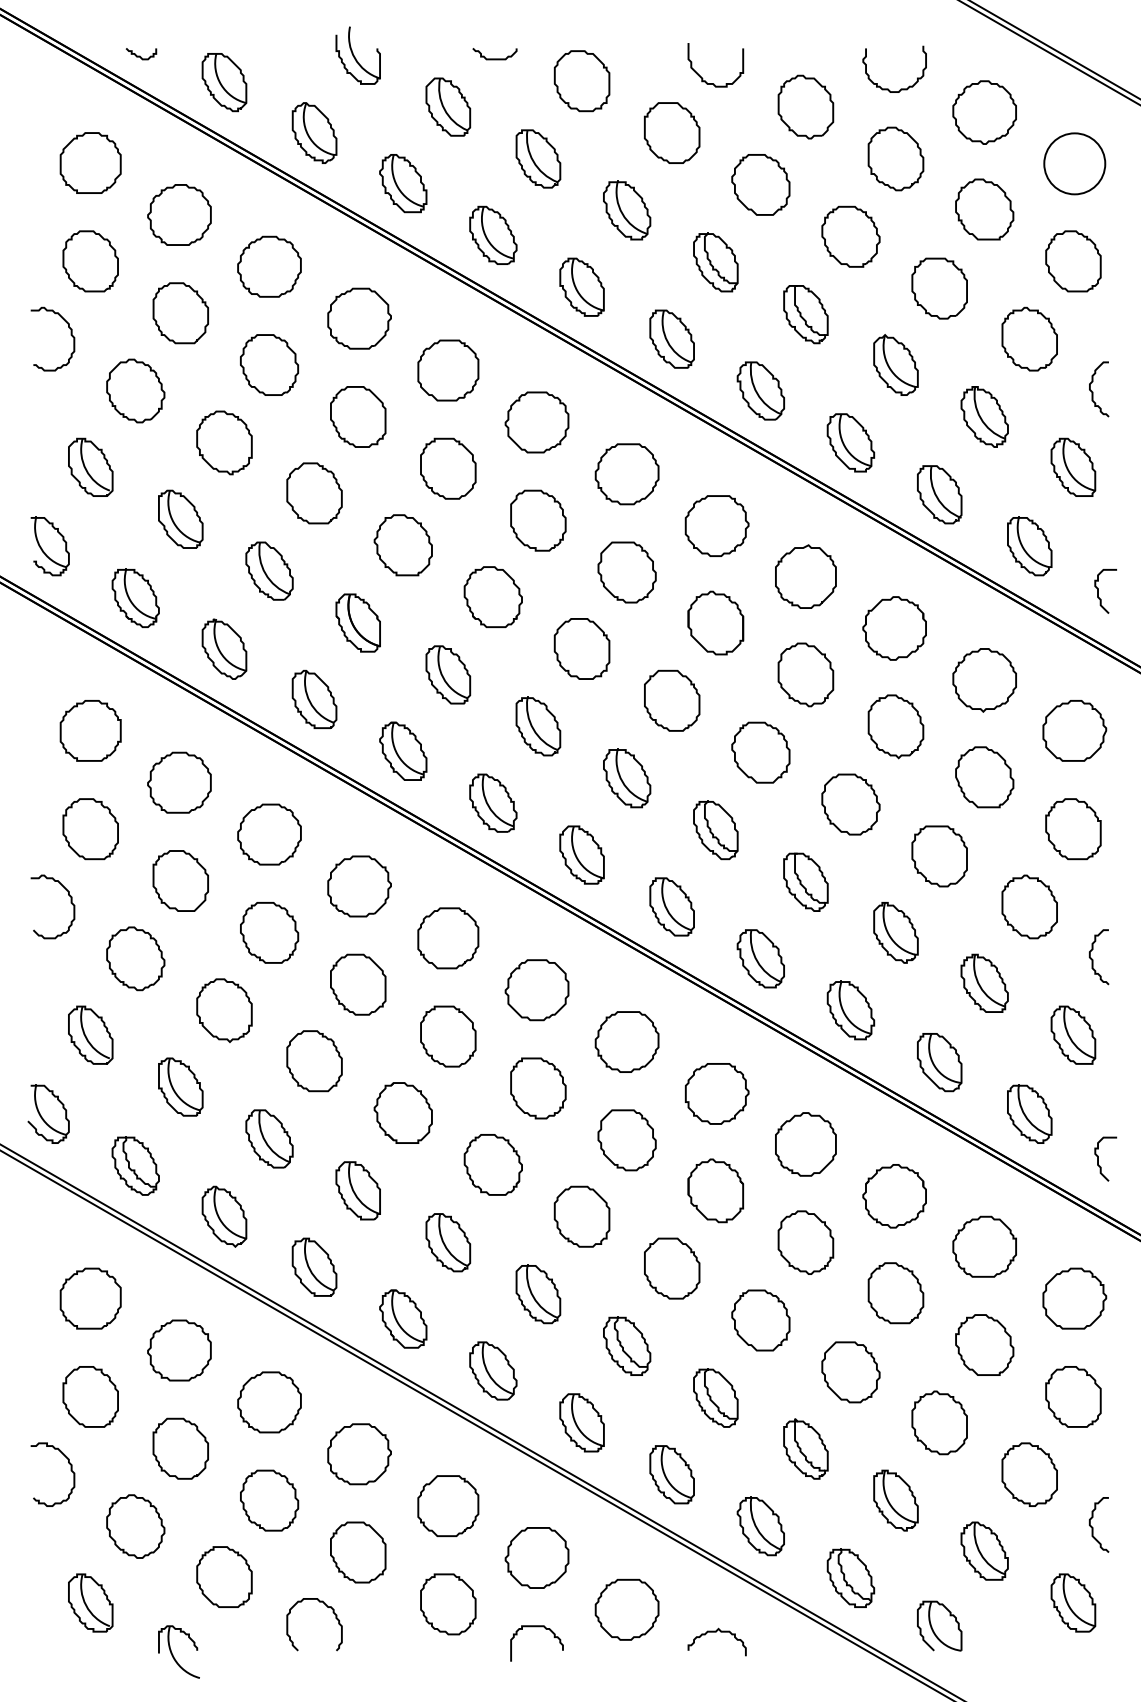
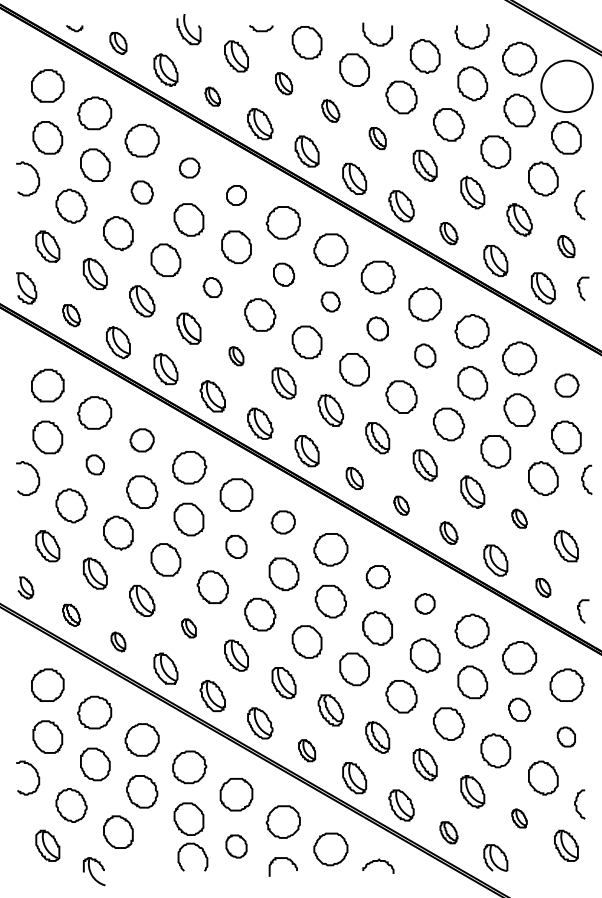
part: (224, 82) -> (118, 43), size x0.7
part: (537, 158) -> (283, 83), size x0.7
circle: (1075, 164) -> (567, 86), size x1.6
part: (402, 183) -> (212, 96), size x0.6
part: (626, 211) -> (330, 111), size x0.7
part: (715, 262) -> (377, 138), size x0.7
part: (359, 317) -> (189, 167), size x0.6
part: (270, 364) -> (142, 192), size x0.7
part: (448, 370) -> (236, 195), size x0.6
part: (850, 442) -> (448, 233), size x0.7
part: (1073, 467) -> (566, 246), size x0.7
part: (537, 520) -> (283, 274), size x0.7
part: (402, 544) -> (212, 287), size x0.6
part: (626, 571) -> (330, 301), size x0.6
curve: (1100, 590) -> (580, 288), moved
part: (135, 598) -> (71, 315), size x0.7
part: (715, 622) -> (377, 328), size x0.7
part: (806, 673) -> (425, 355), size x0.7
part: (448, 675) -> (236, 356), size x0.6
part: (1073, 730) -> (566, 385), size x0.7
part: (268, 834) -> (141, 440), size x0.7
part: (181, 880) -> (95, 464), size x0.6
part: (671, 906) -> (354, 478), size x0.7
part: (760, 958) -> (401, 505), size x0.6
curve: (1094, 959) -> (584, 481), moved
part: (984, 982) -> (519, 518), size x0.6
part: (535, 990) -> (282, 522), size x0.7
part: (850, 1011) -> (448, 533), size x0.7
part: (448, 1035) -> (236, 546), size x0.7
part: (717, 1092) -> (378, 576), size x0.7
part: (48, 1113) -> (25, 587), size x0.7
part: (1030, 1113) -> (543, 587), size x0.6
part: (804, 1143) -> (424, 603), size x0.6
part: (135, 1166) -> (71, 615), size x0.7
part: (357, 1191) -> (188, 628), size x0.6
part: (224, 1215) -> (118, 641), size x0.6
part: (984, 1344) -> (519, 709), size x0.7
part: (1073, 1395) -> (566, 736), size x0.6
part: (580, 1422) -> (306, 750), size x0.7
part: (984, 1551) -> (519, 818), size x0.6
part: (850, 1577) -> (448, 832), size x0.7
part: (448, 1604) -> (236, 846), size x0.7
curve: (326, 1608) -> (199, 848), moved

